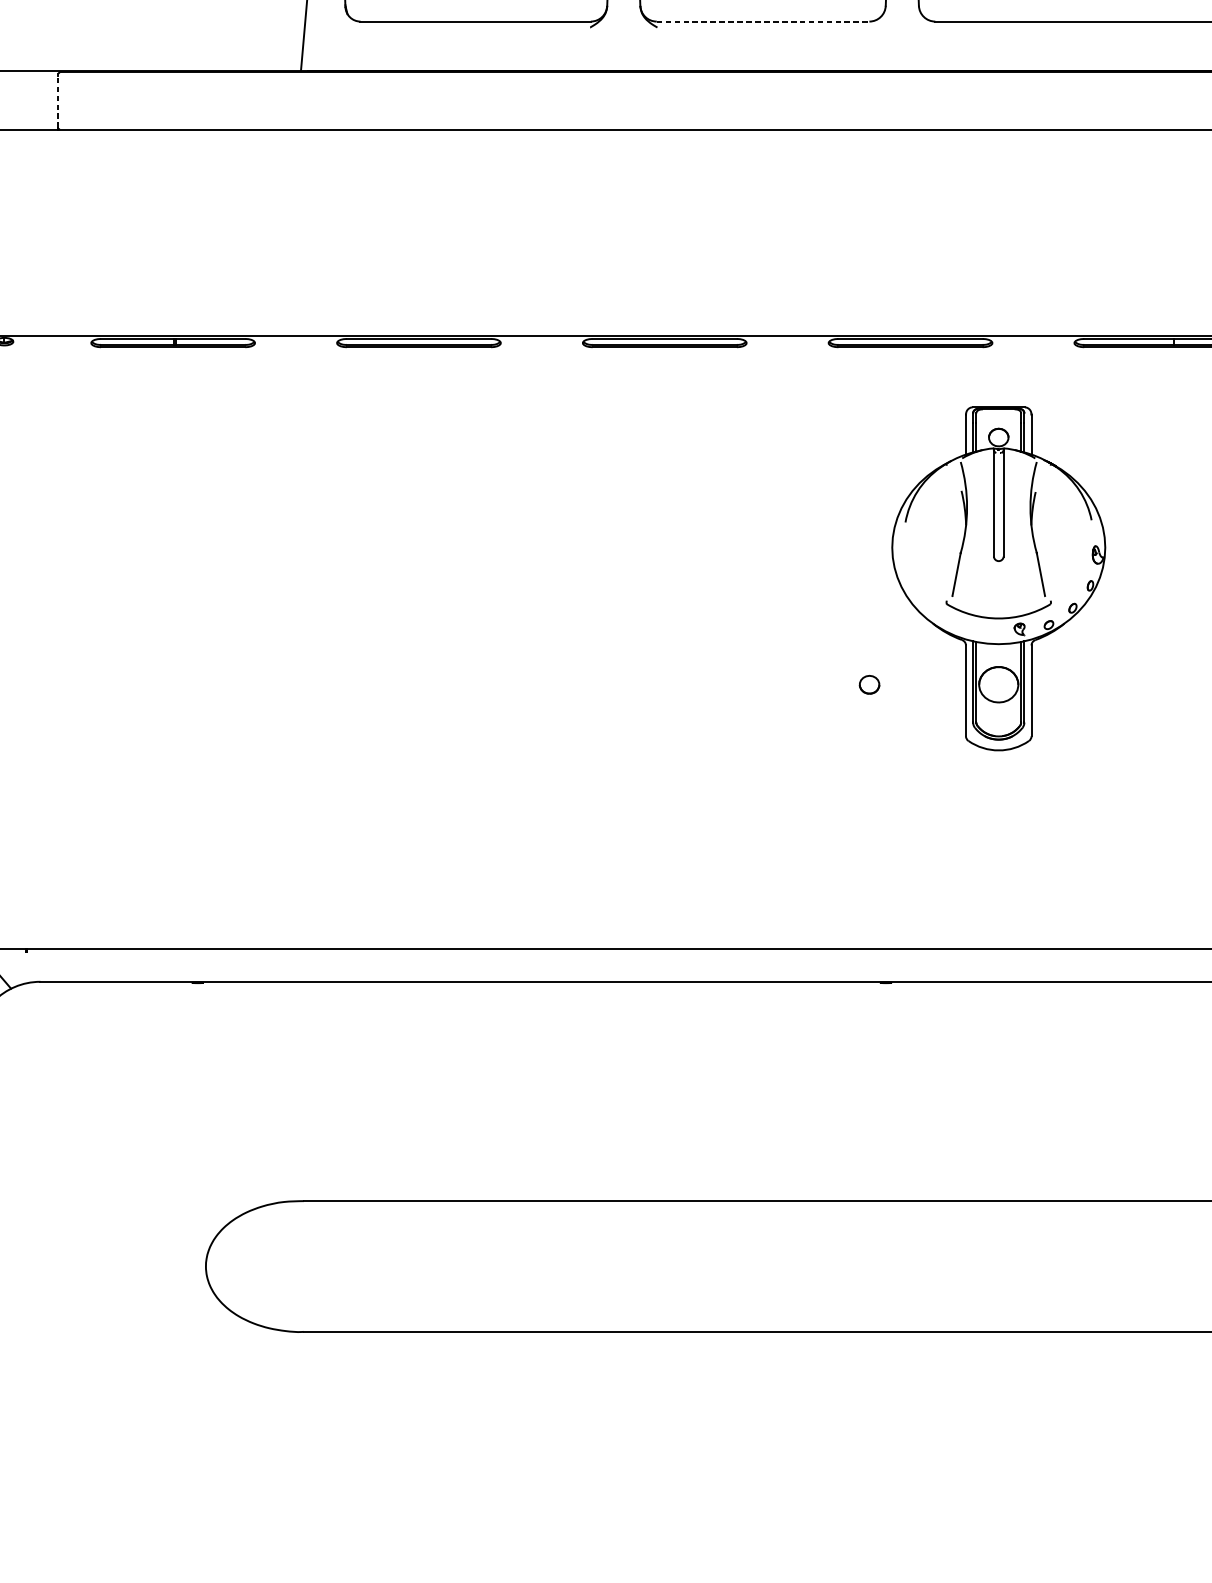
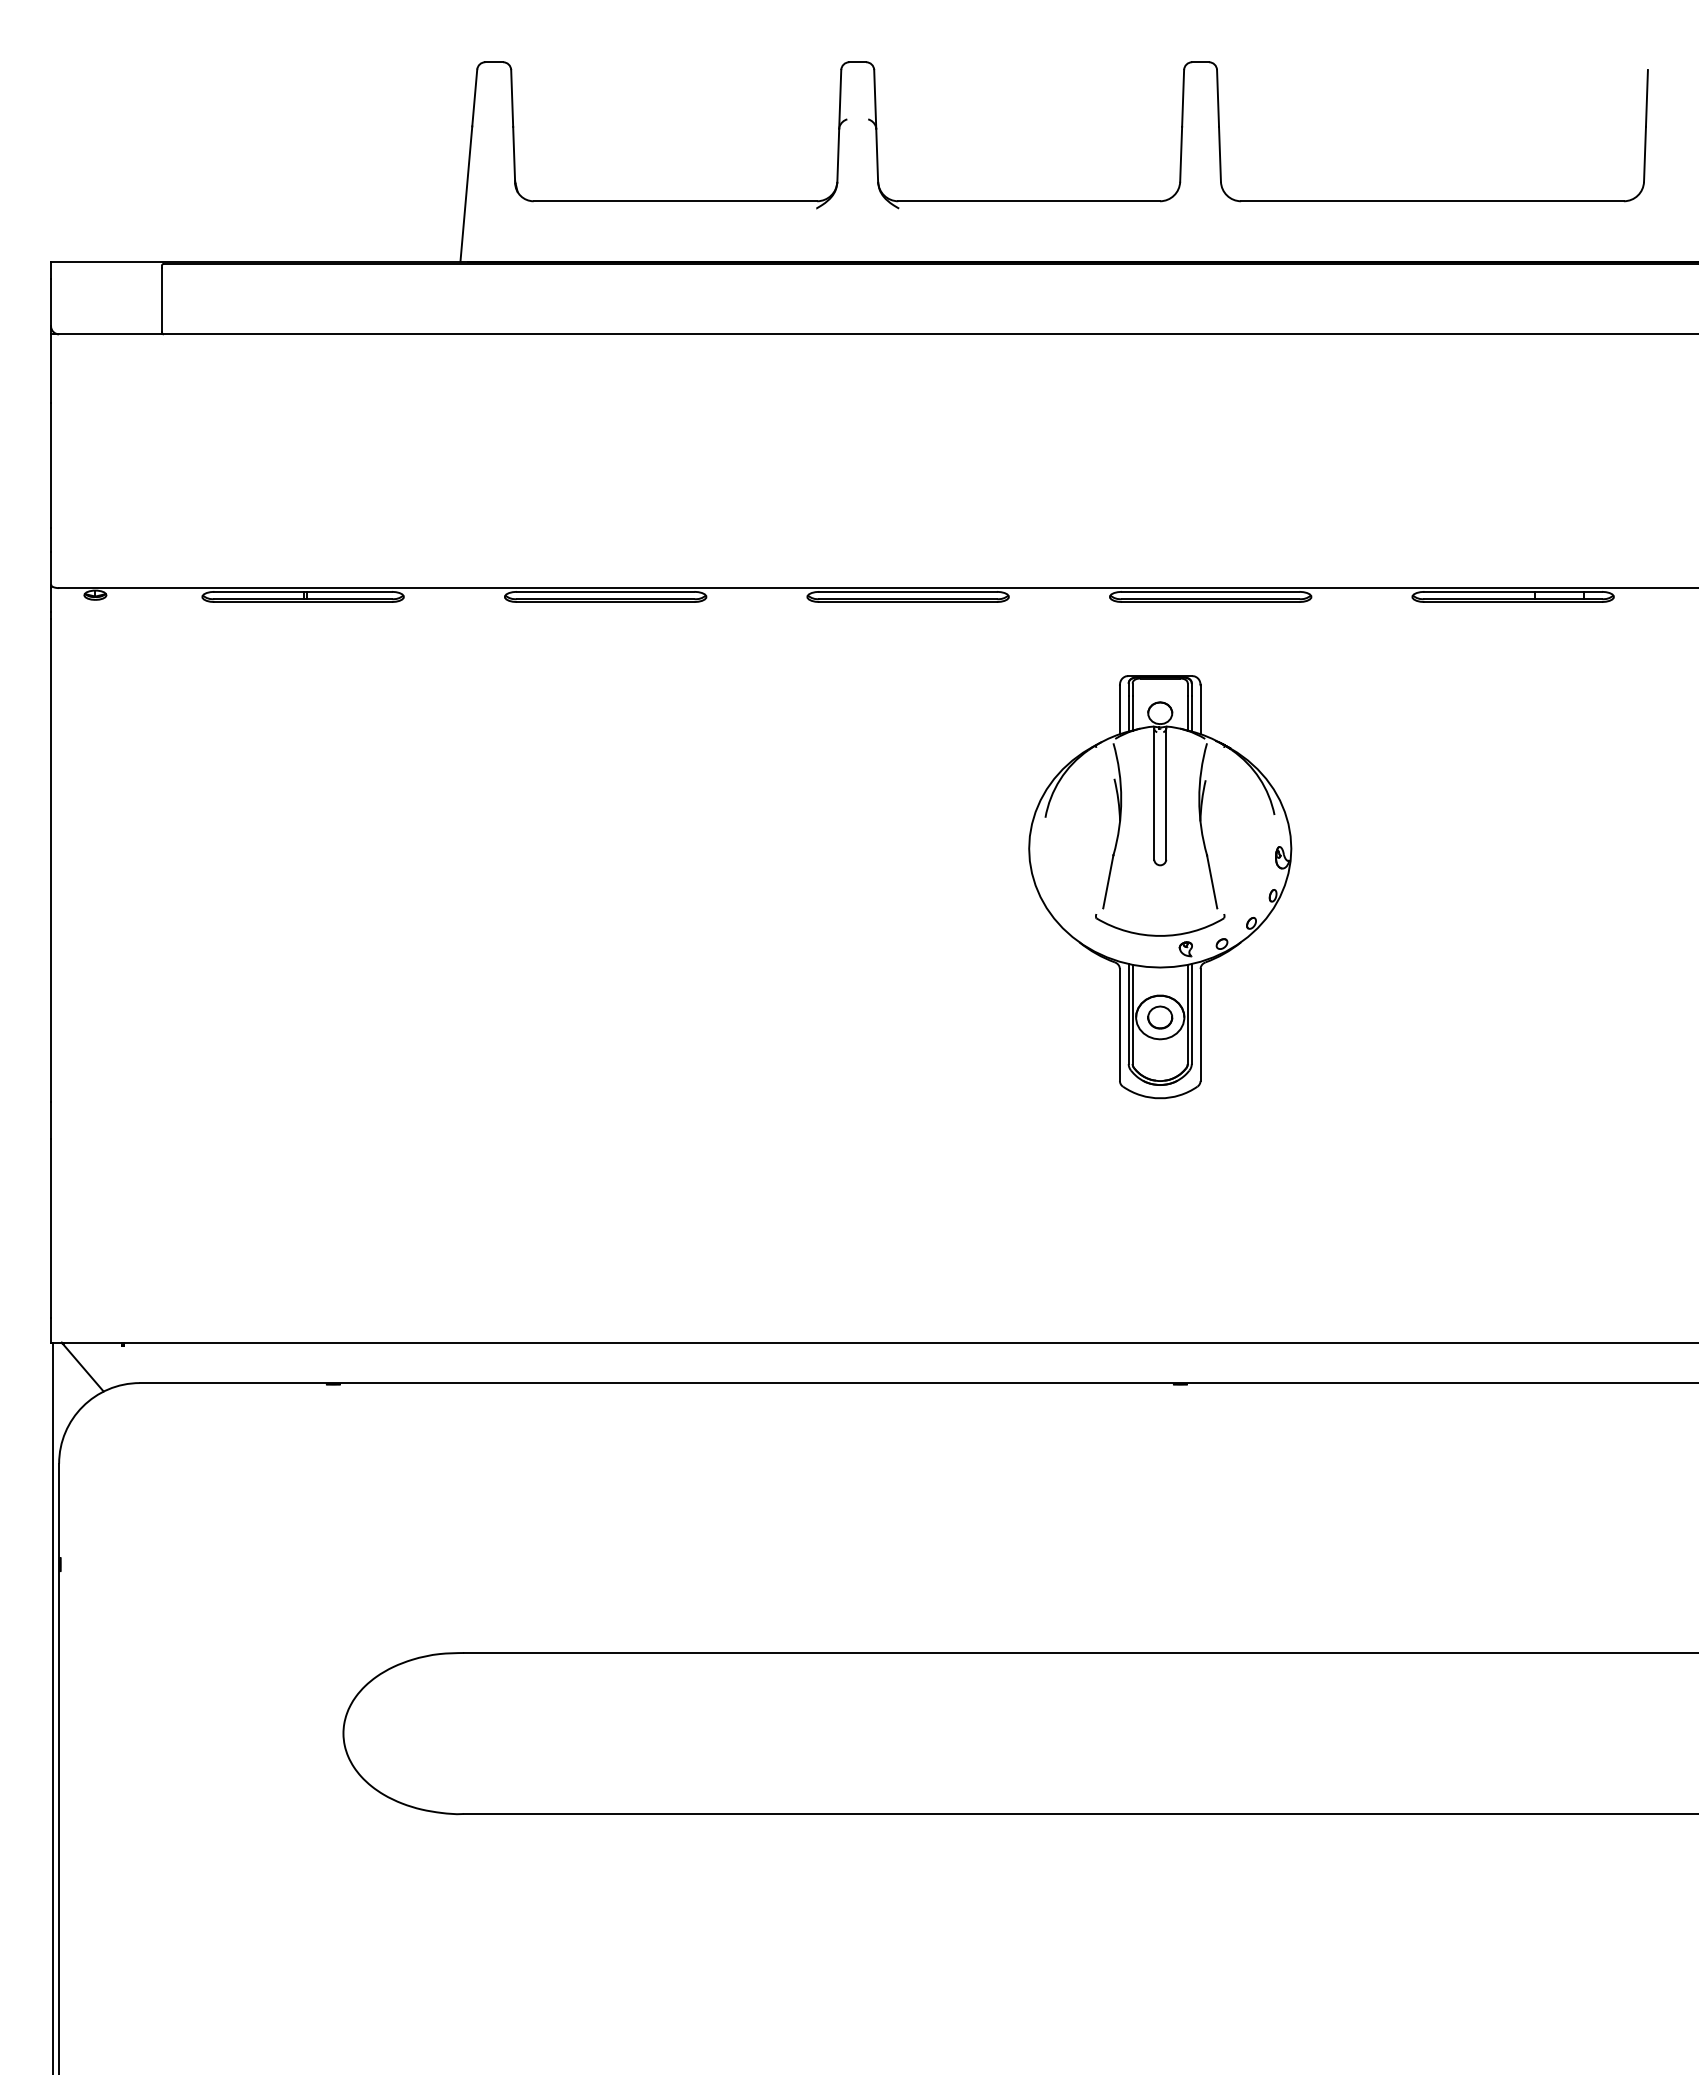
line: (763, 21) -> (1029, 201), dashed -> solid
line: (58, 101) -> (161, 299), dashed -> solid
part: (998, 579) -> (1160, 887), moved

